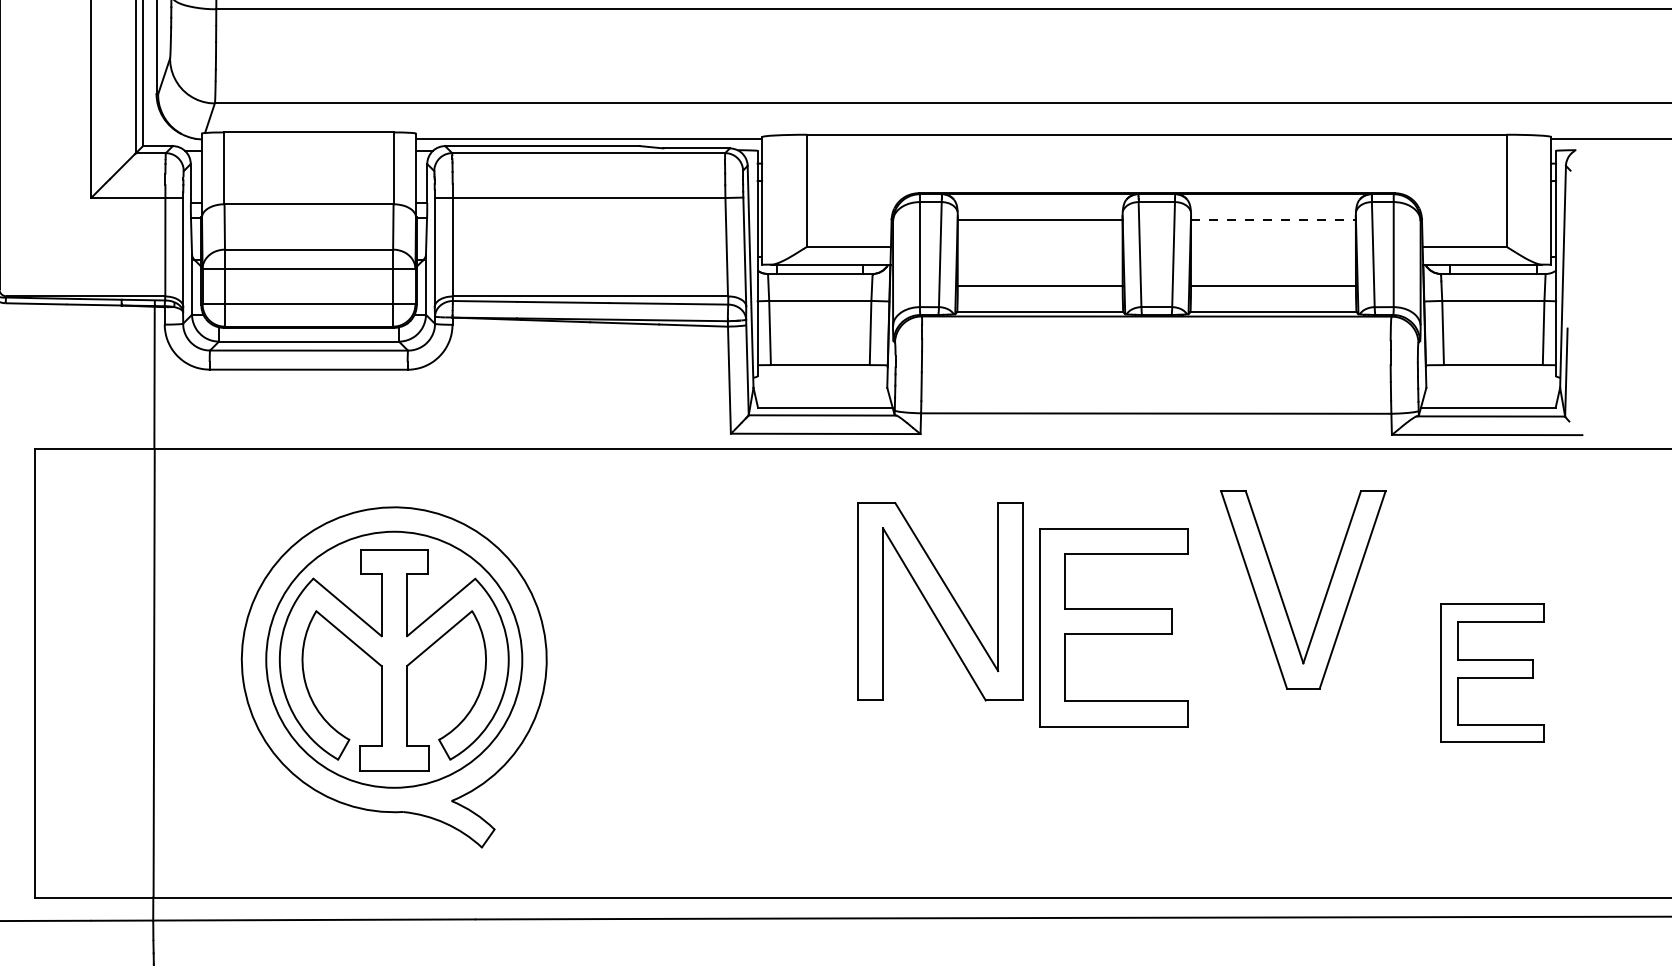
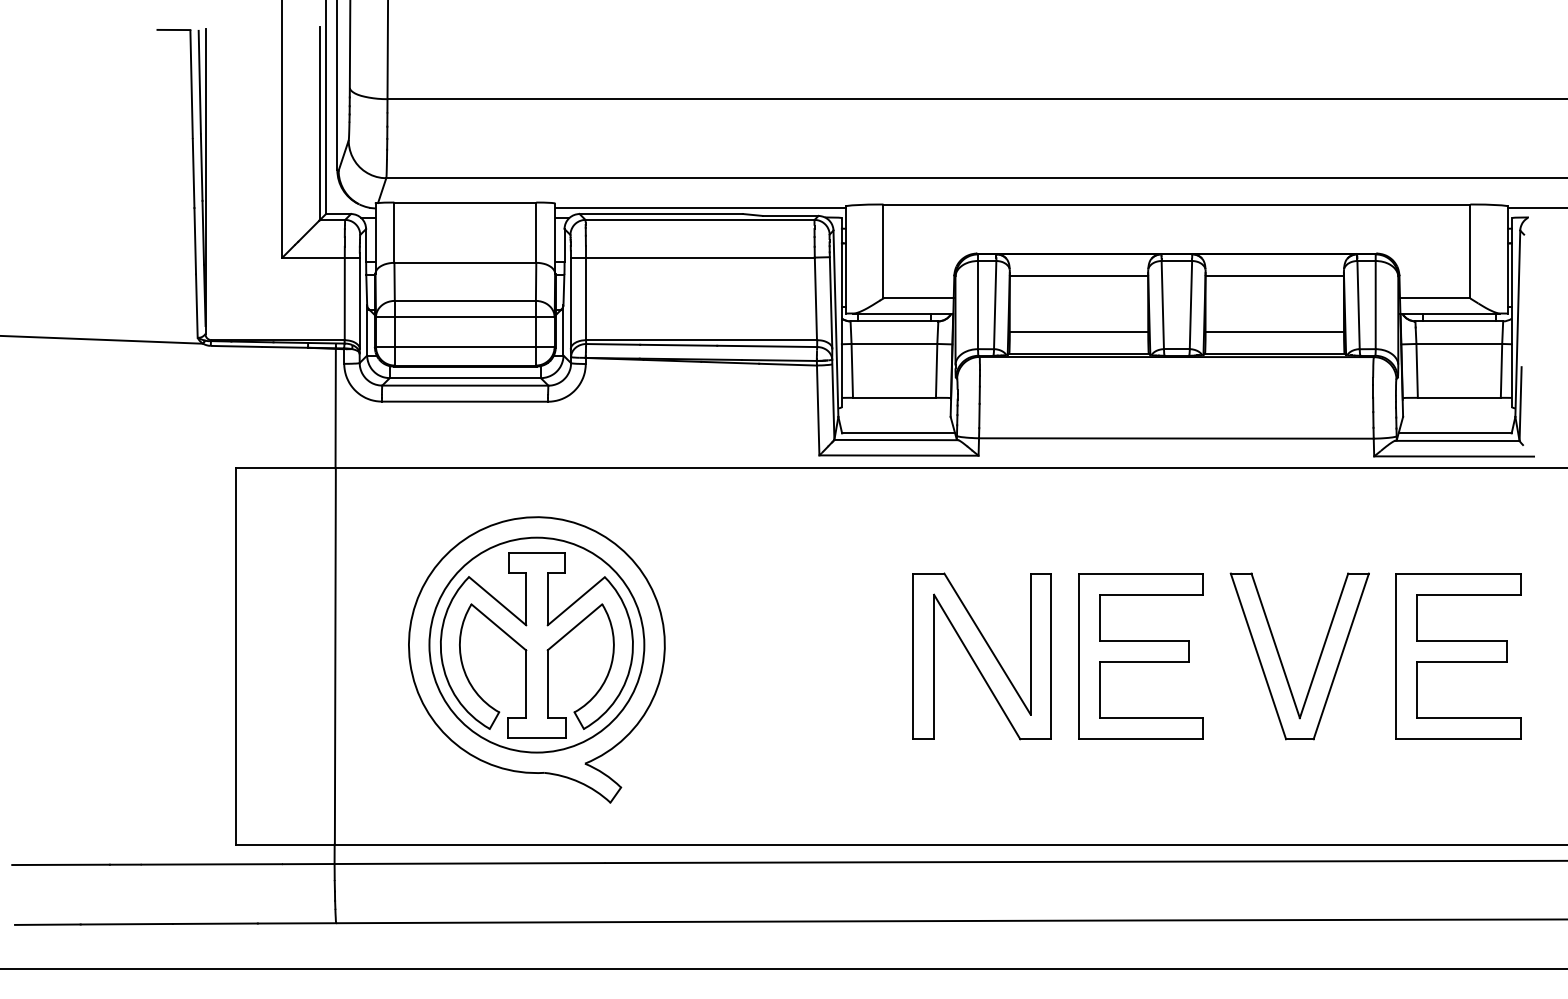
line: (1274, 219) -> (1275, 275), dashed -> solid
part: (1282, 597) -> (1282, 662), moved
part: (939, 601) -> (981, 656), moved
part: (1113, 628) -> (1140, 656), moved
part: (1492, 673) -> (1458, 656), size x1.43

